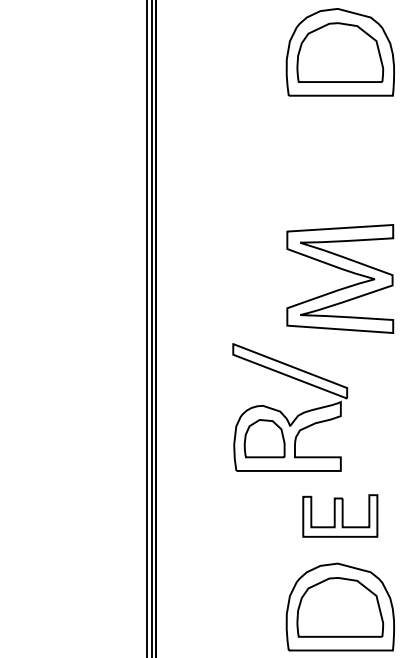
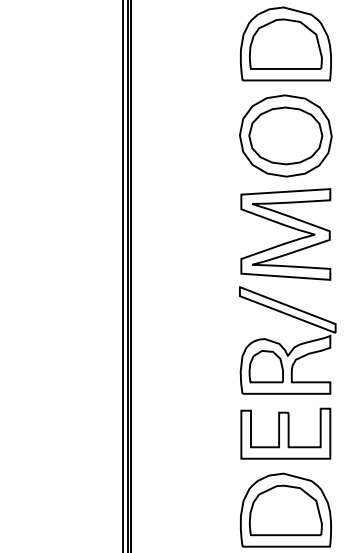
part: (339, 161) -> (285, 135), added
part: (283, 413) -> (282, 345), moved
part: (339, 515) -> (285, 433), size x1.43

